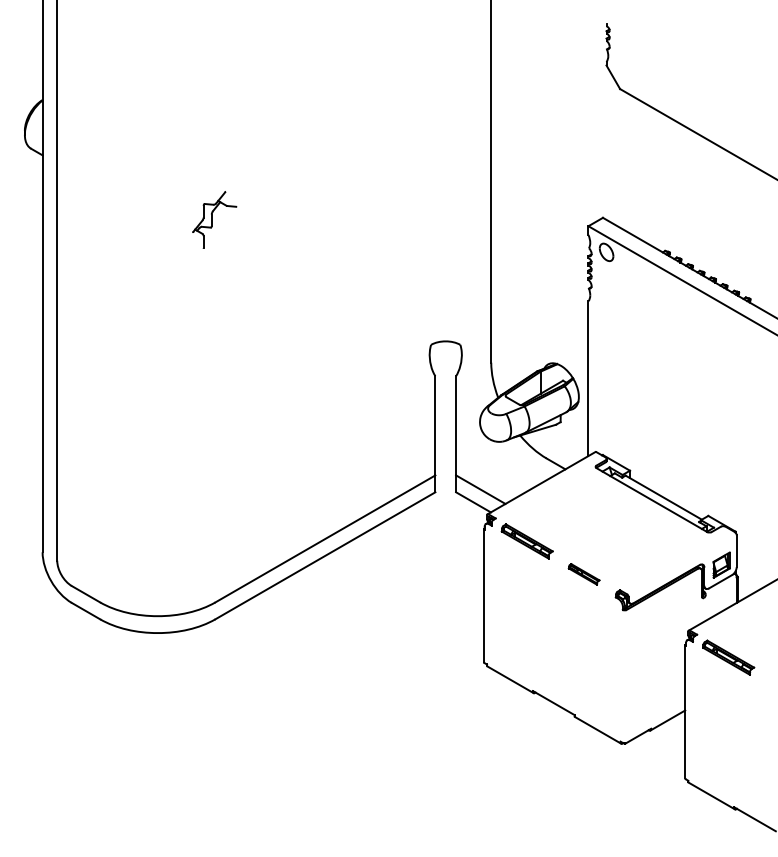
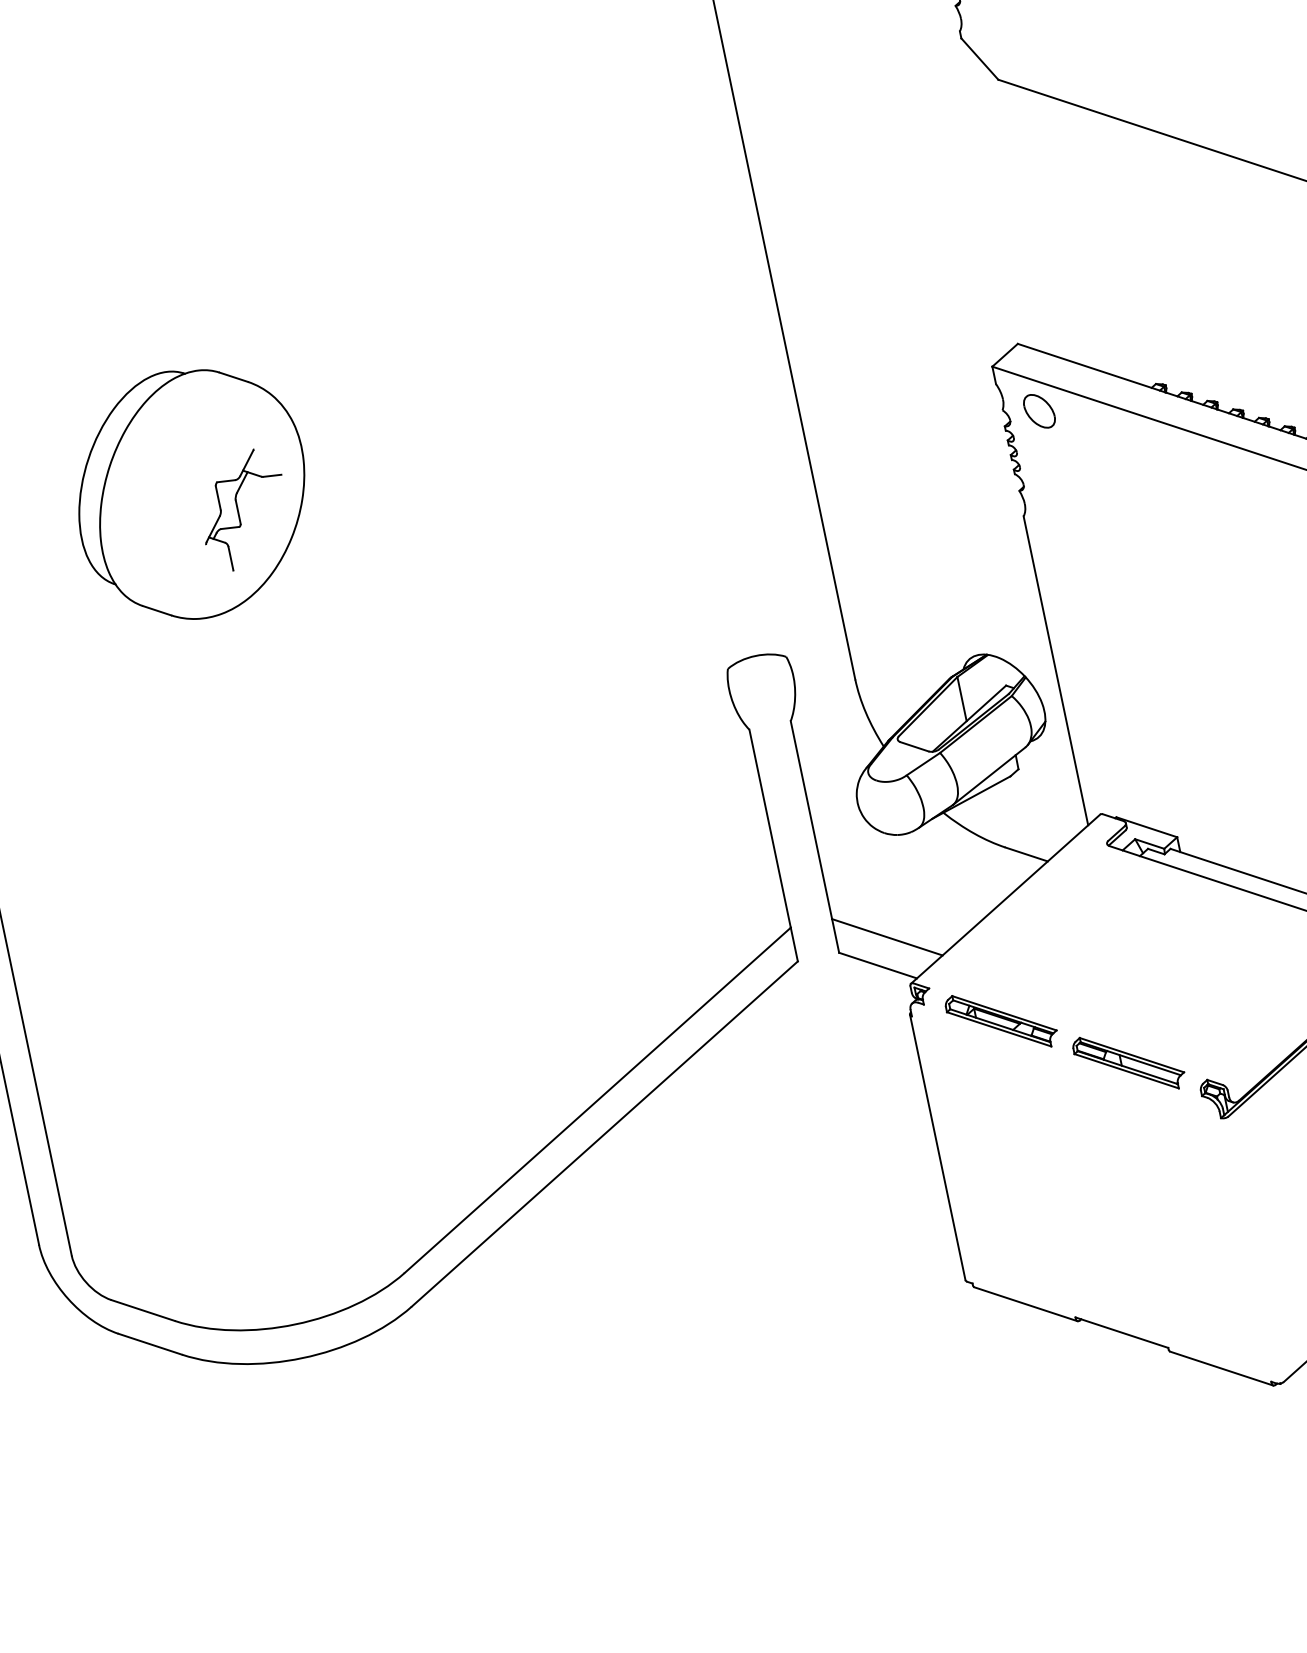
part: (191, 206) -> (192, 492), added
part: (583, 574) -> (1127, 1063), size x1.67

